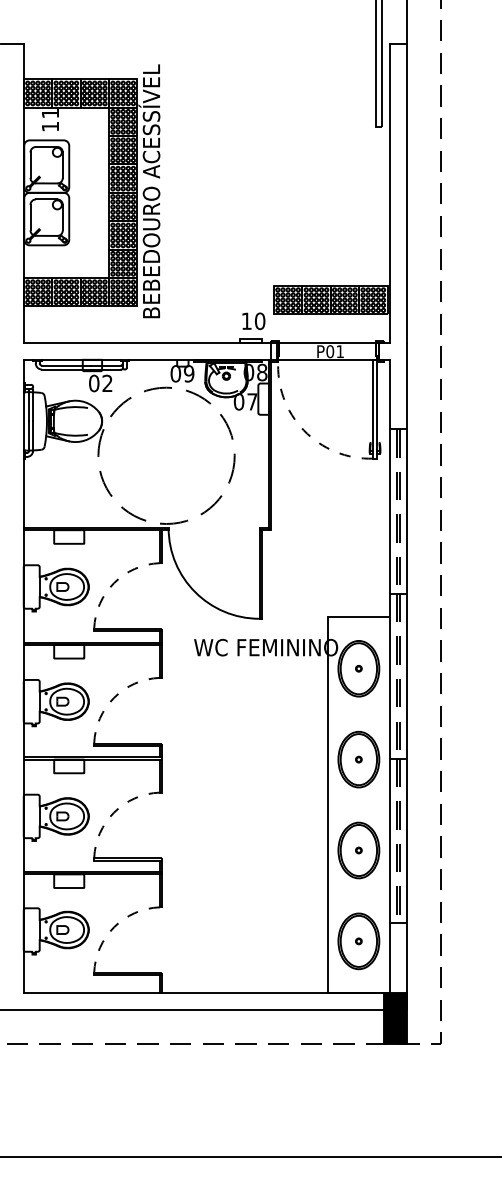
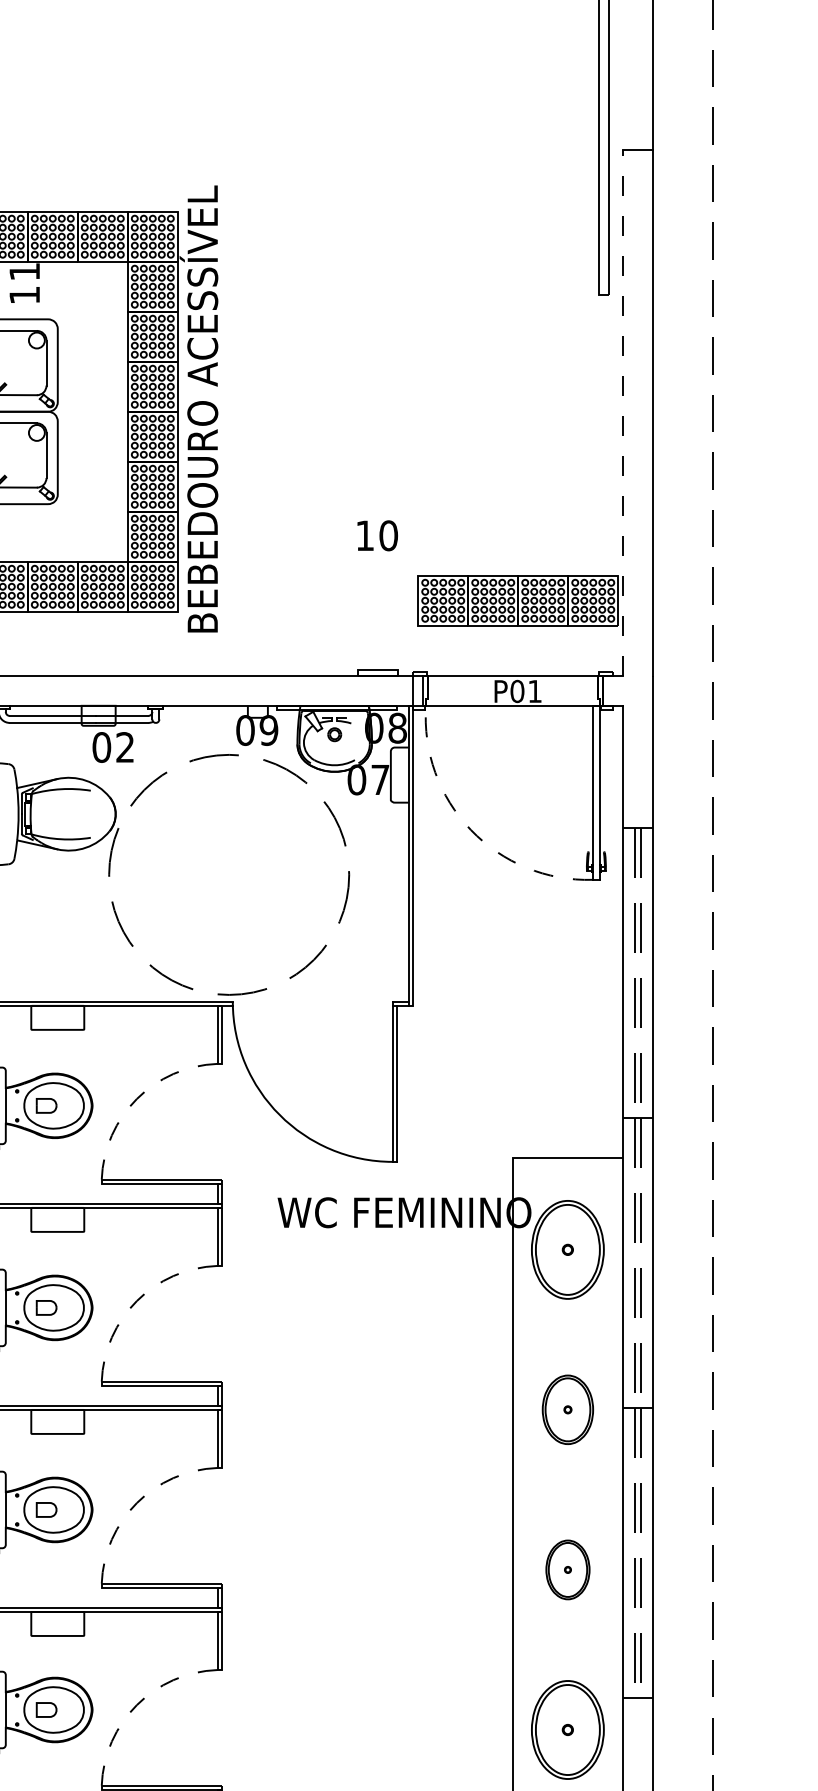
line: (390, 192) -> (623, 411), solid -> dashed
text: (253, 320) -> (377, 534), moved
part: (358, 759) -> (567, 1409), size x0.7
part: (358, 850) -> (567, 1569), size x0.6

